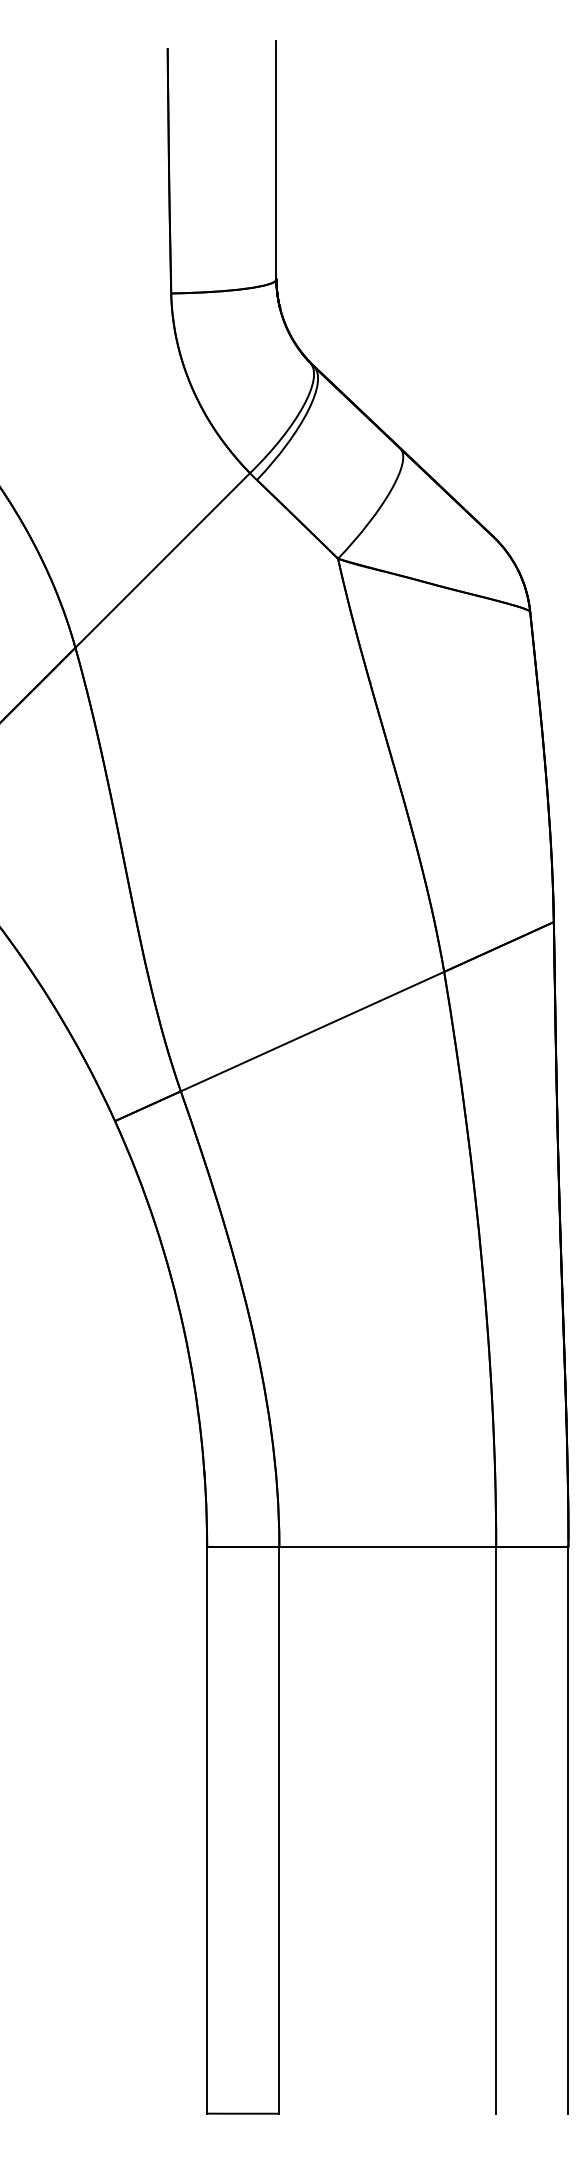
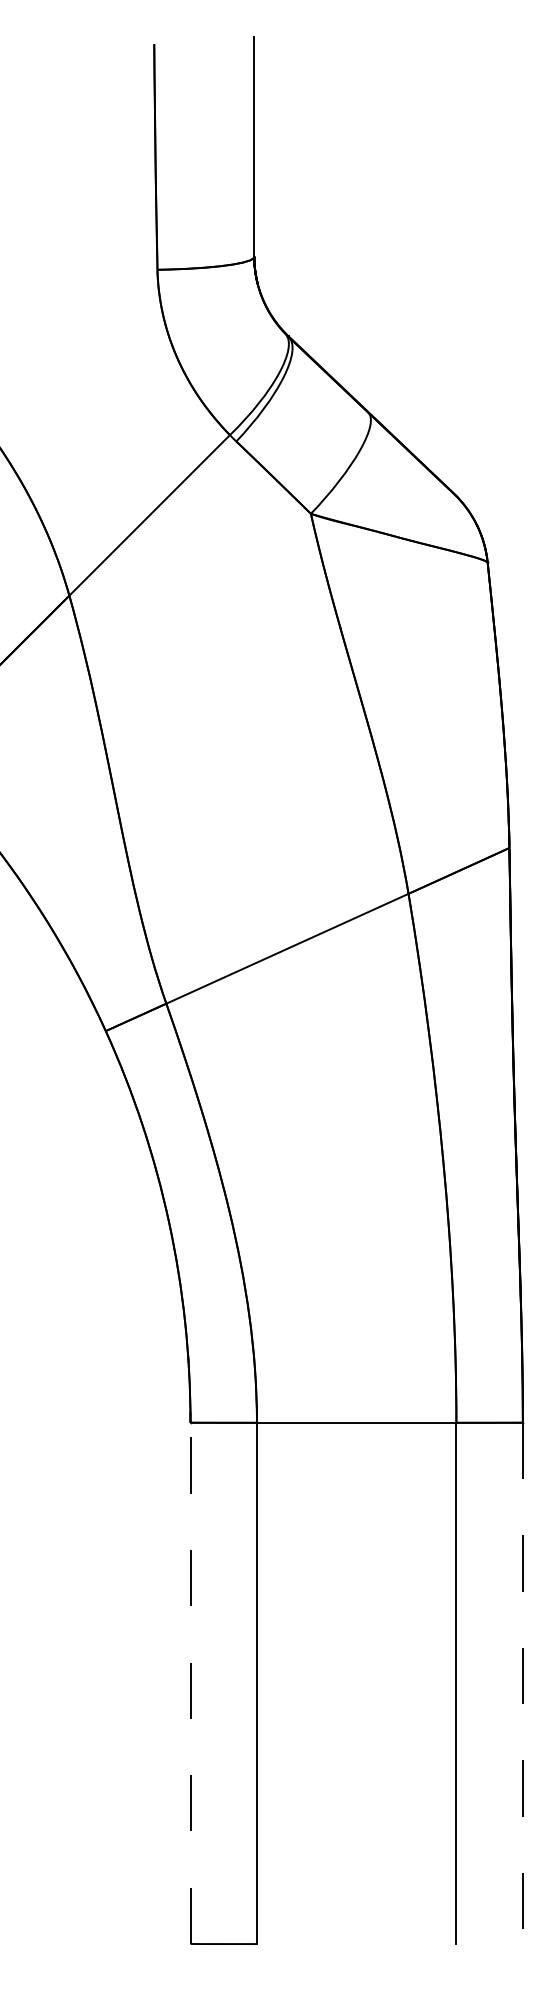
line: (207, 1829) -> (190, 1682), solid -> dashed
line: (568, 1830) -> (522, 1683), solid -> dashed

